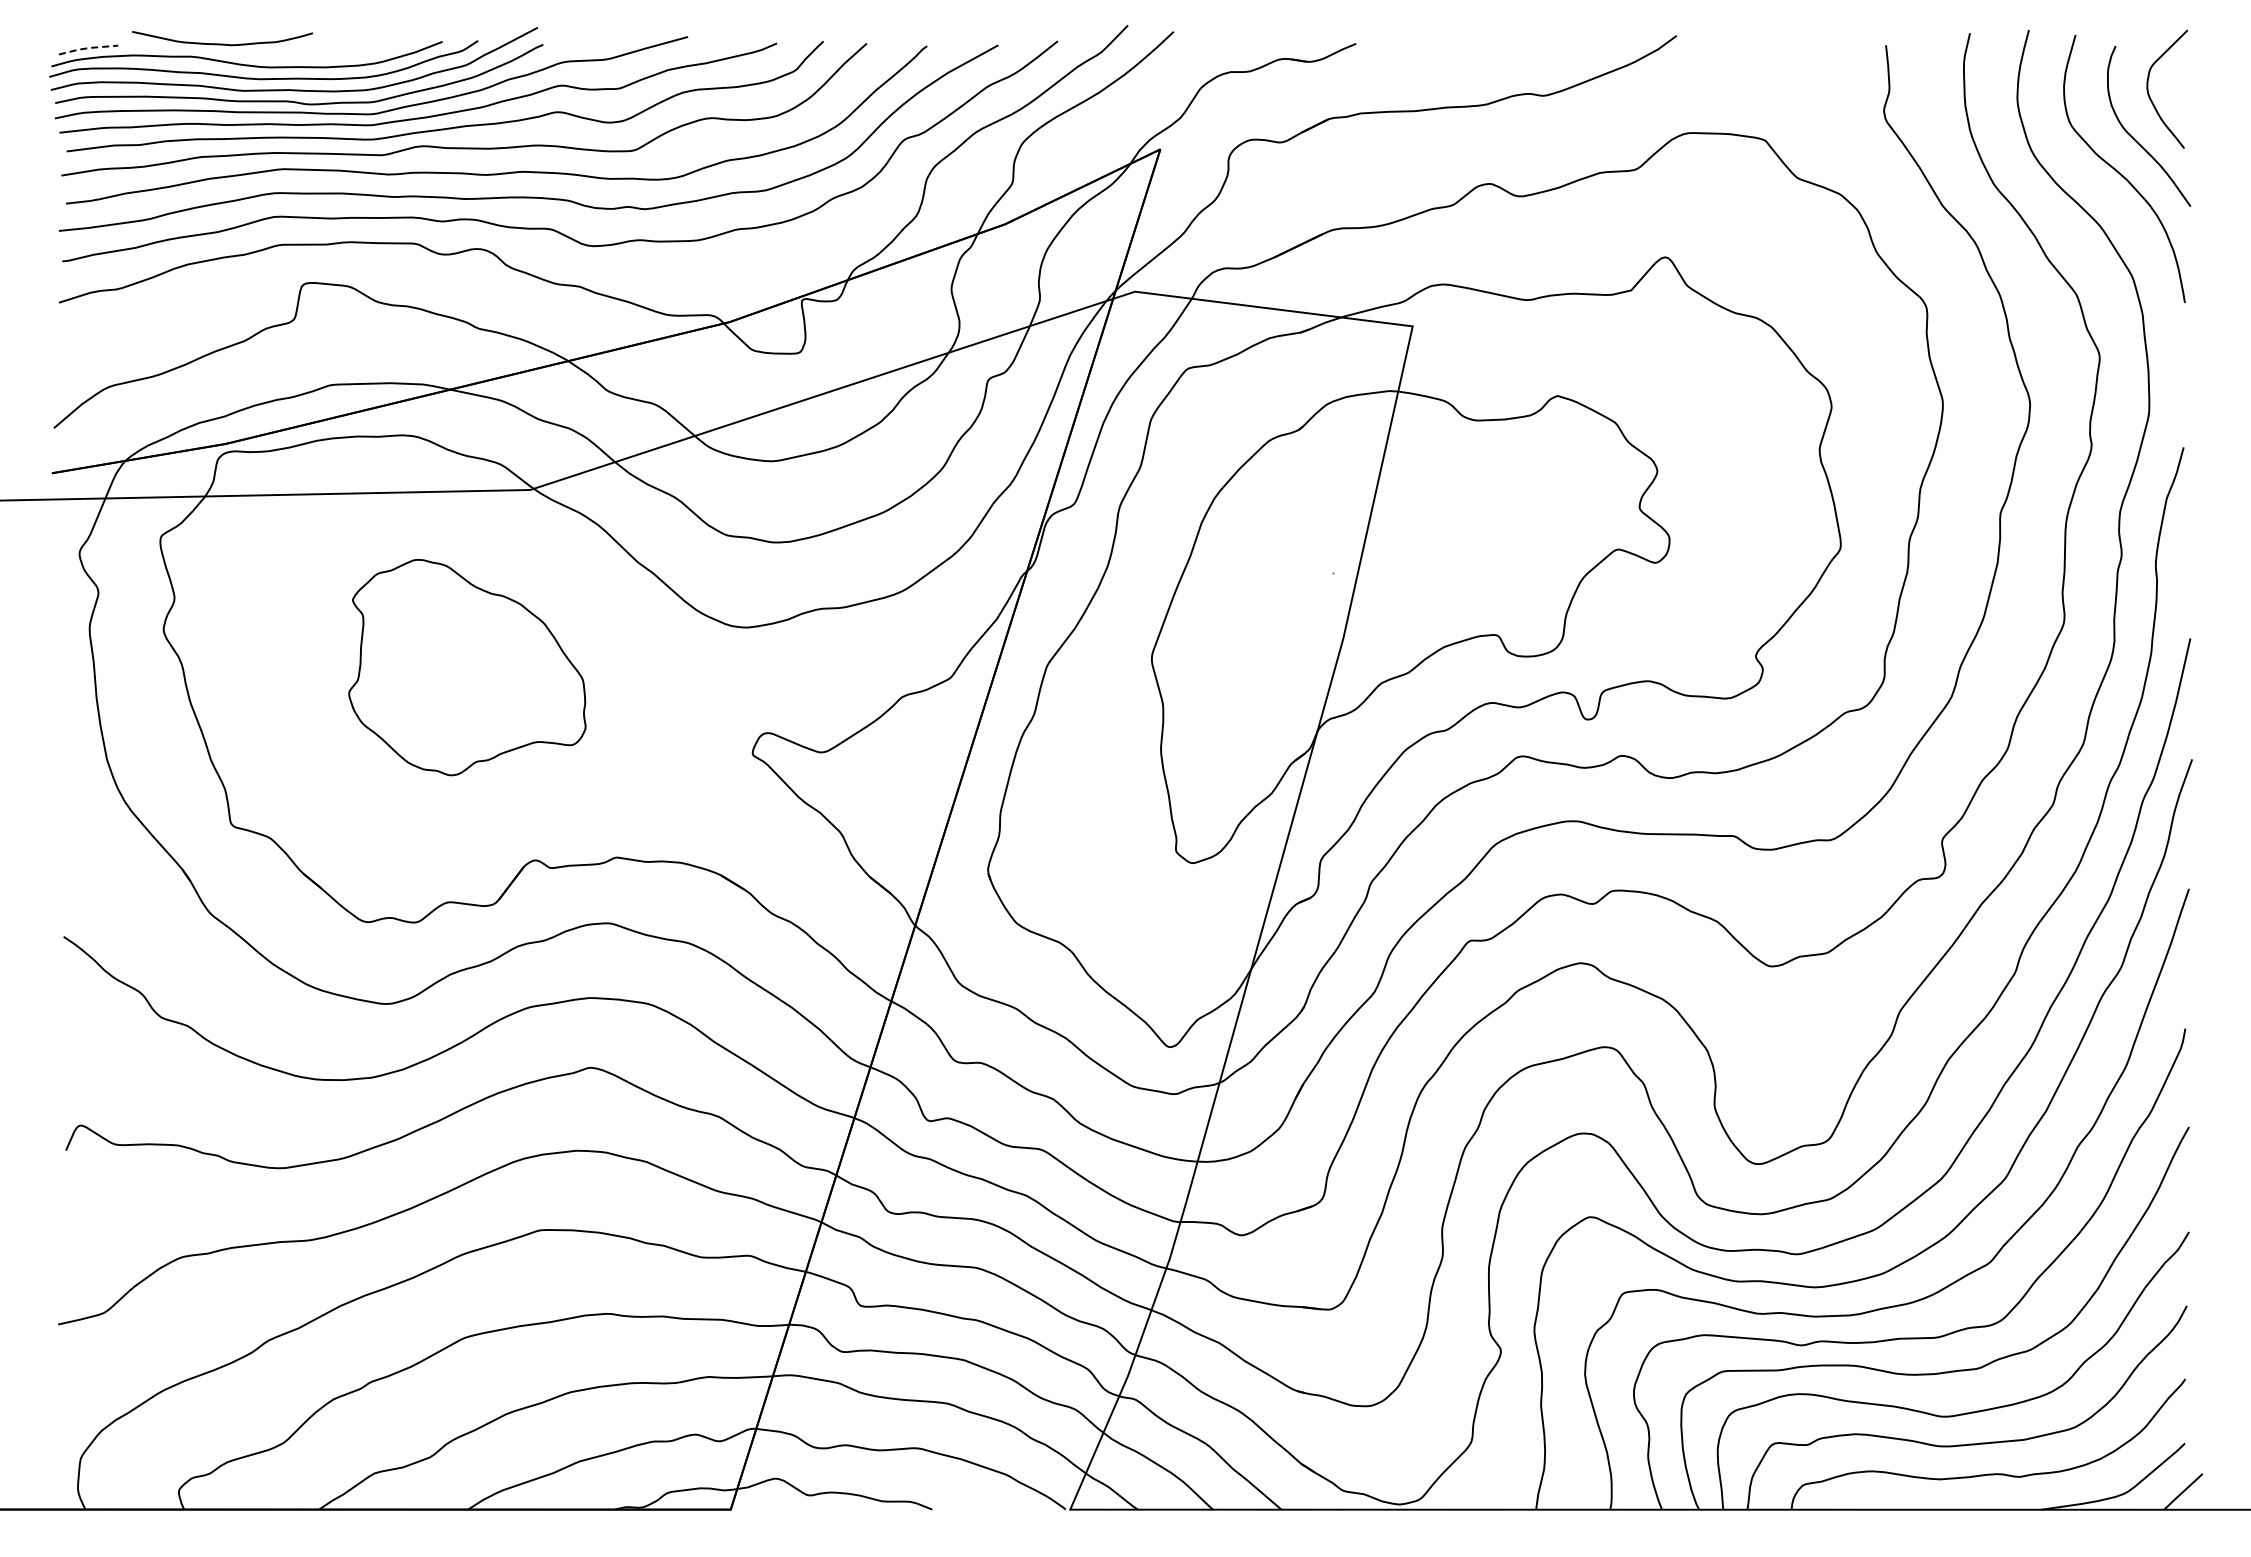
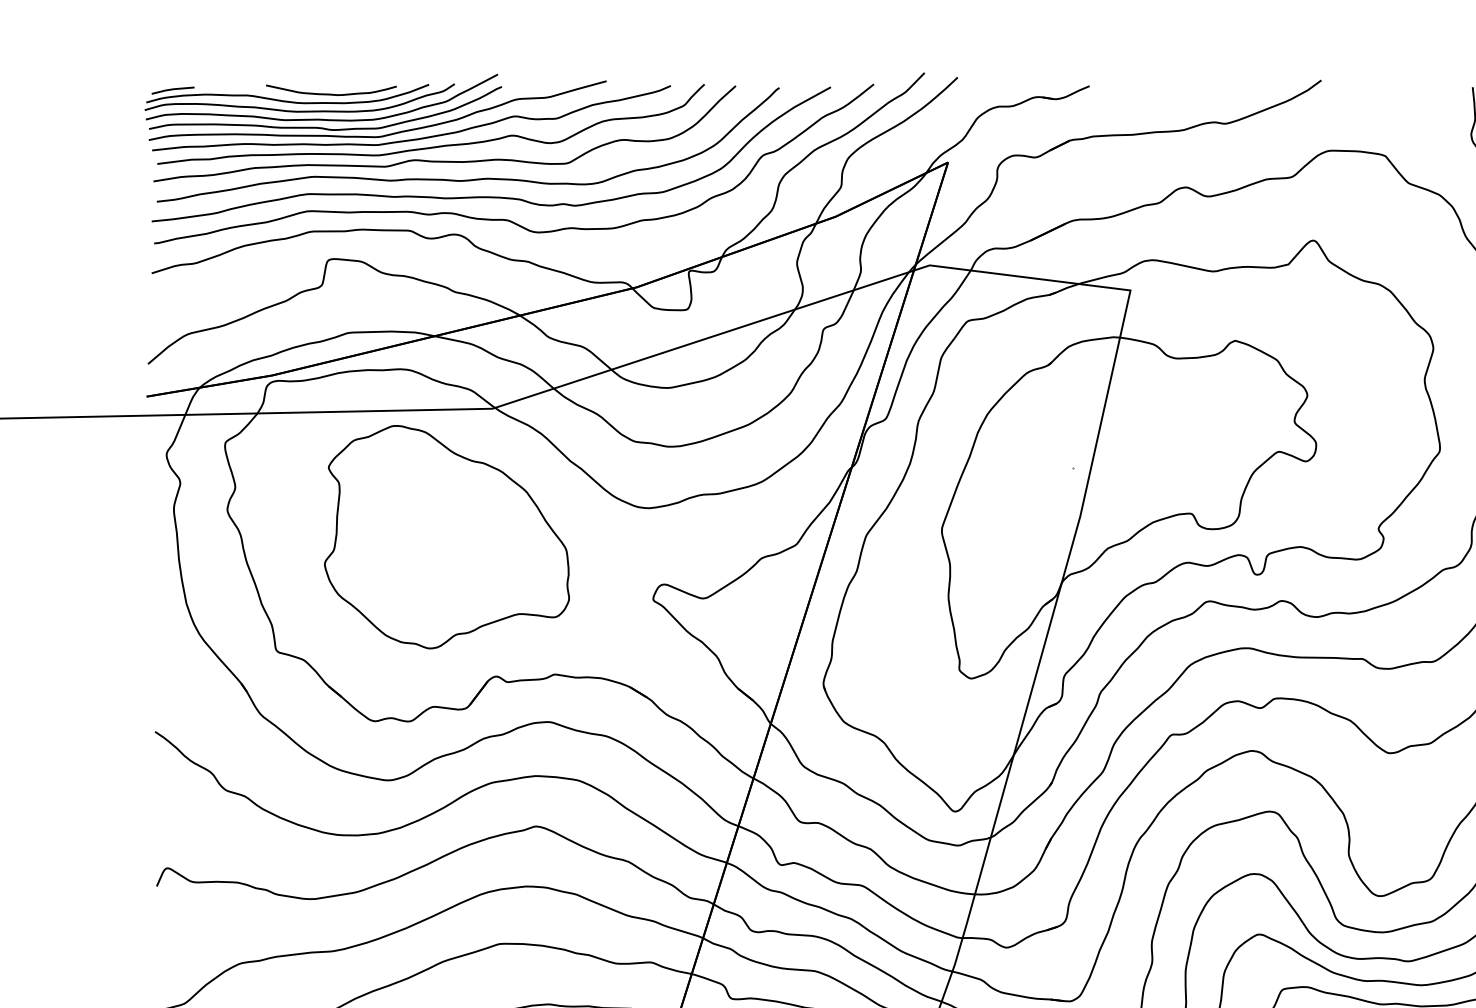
curve: (222, 43) -> (331, 93), moved
line: (88, 48) -> (173, 89), dashed -> solid
part: (467, 667) -> (447, 537), size x1.43

